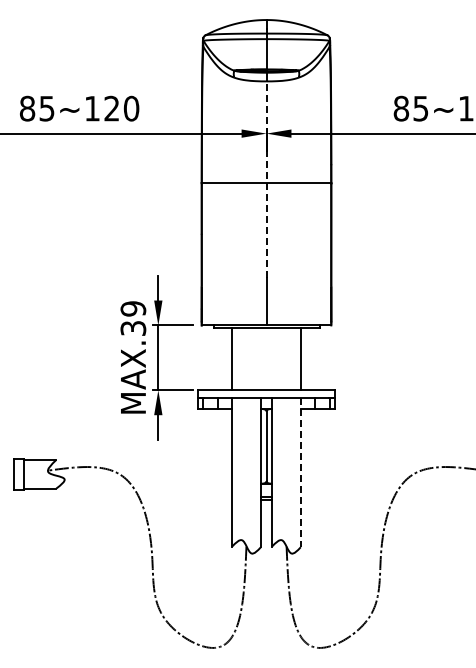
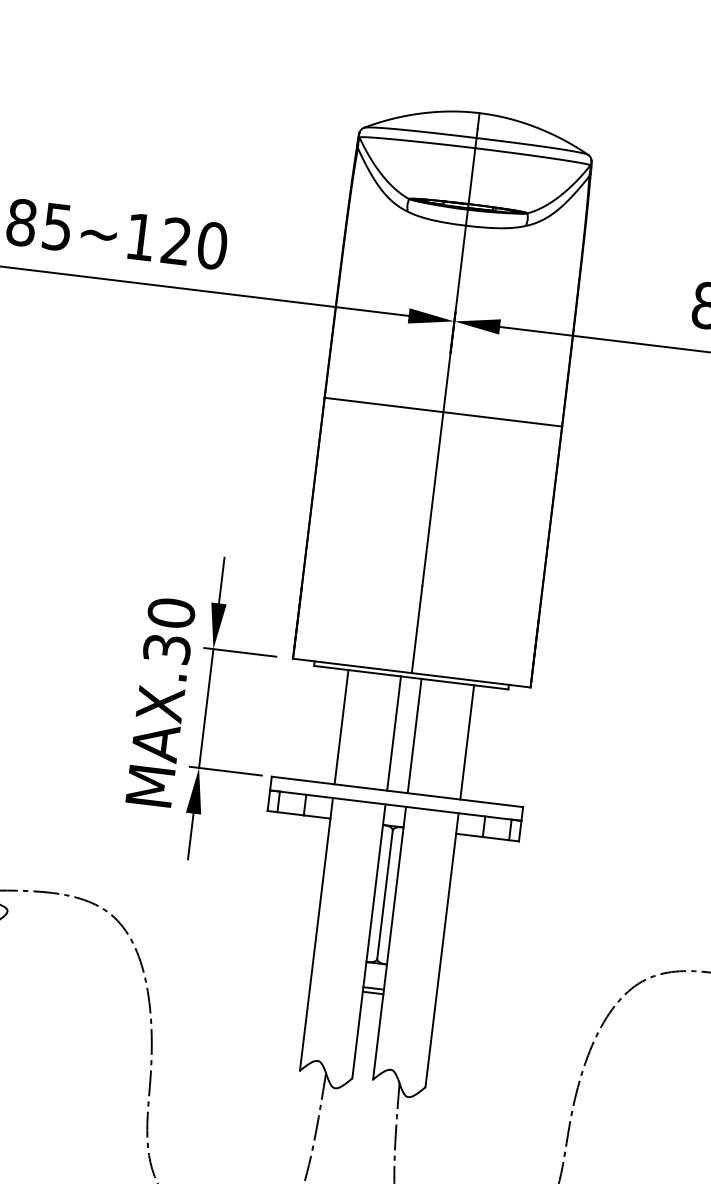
line: (266, 179) -> (444, 405), dashed -> solid
text: (133, 308) -> (171, 612), MAX.39 -> MAX.30
line: (260, 358) -> (393, 732), added
line: (272, 358) -> (415, 735), added
line: (300, 472) -> (441, 950), dashed -> solid

